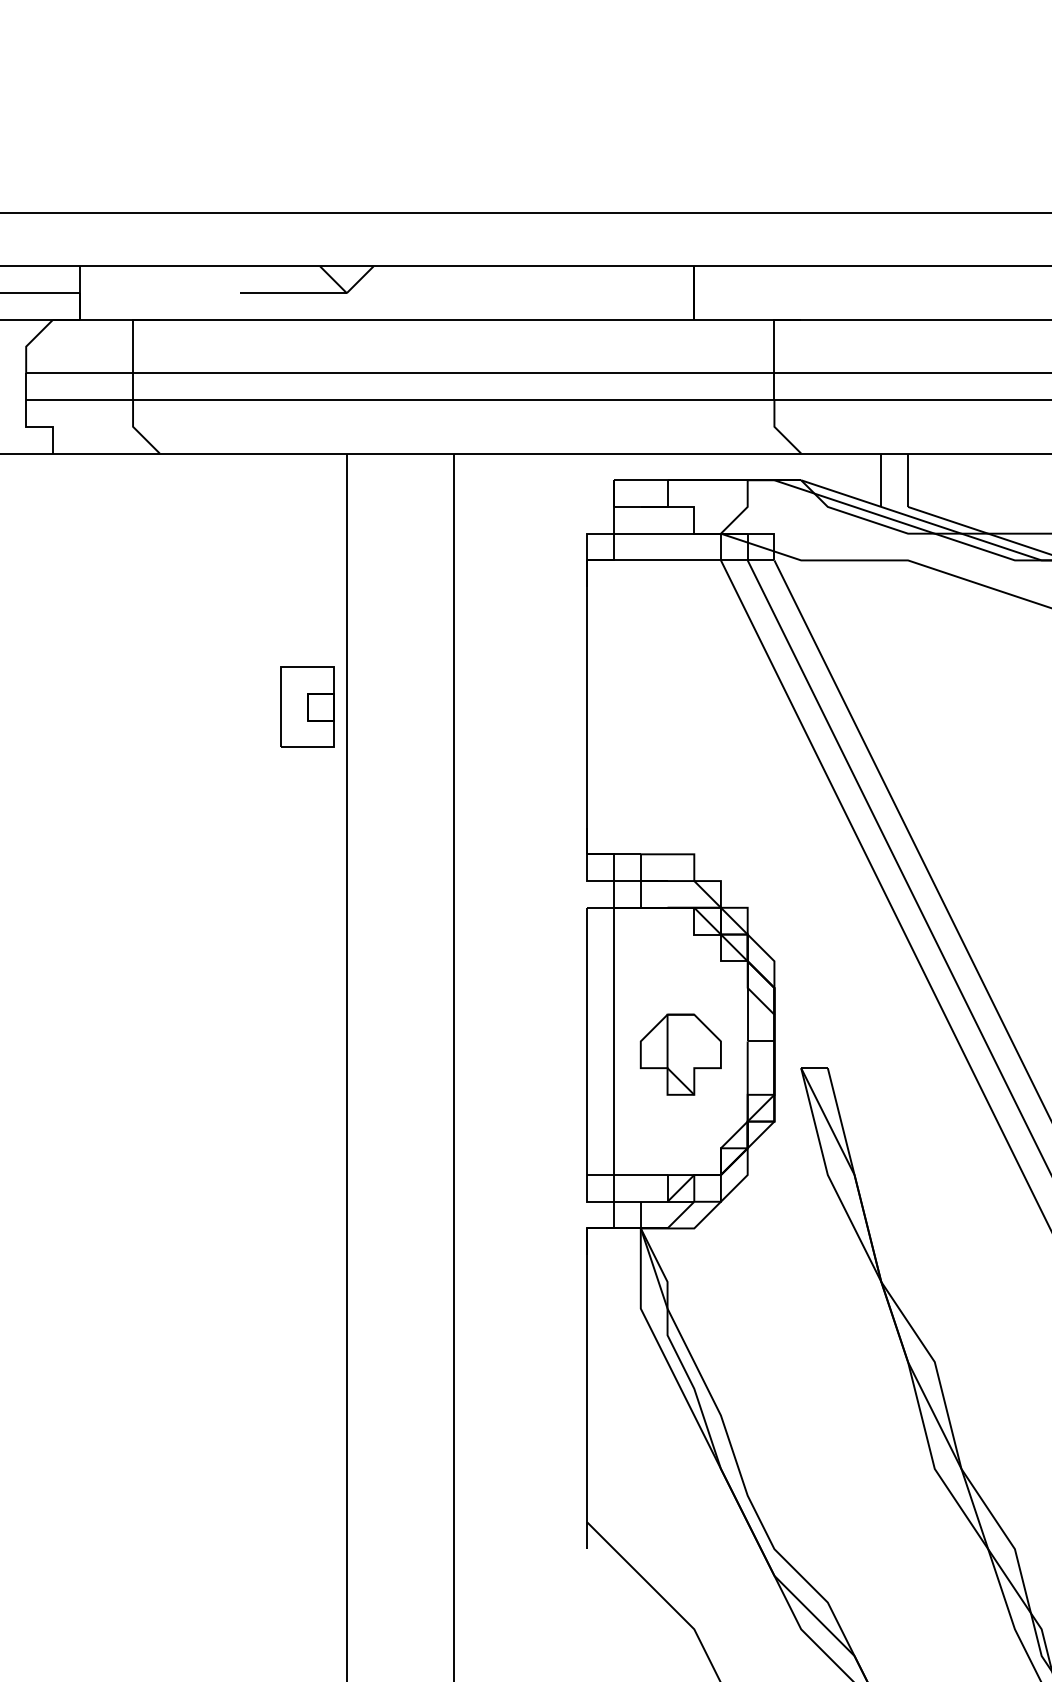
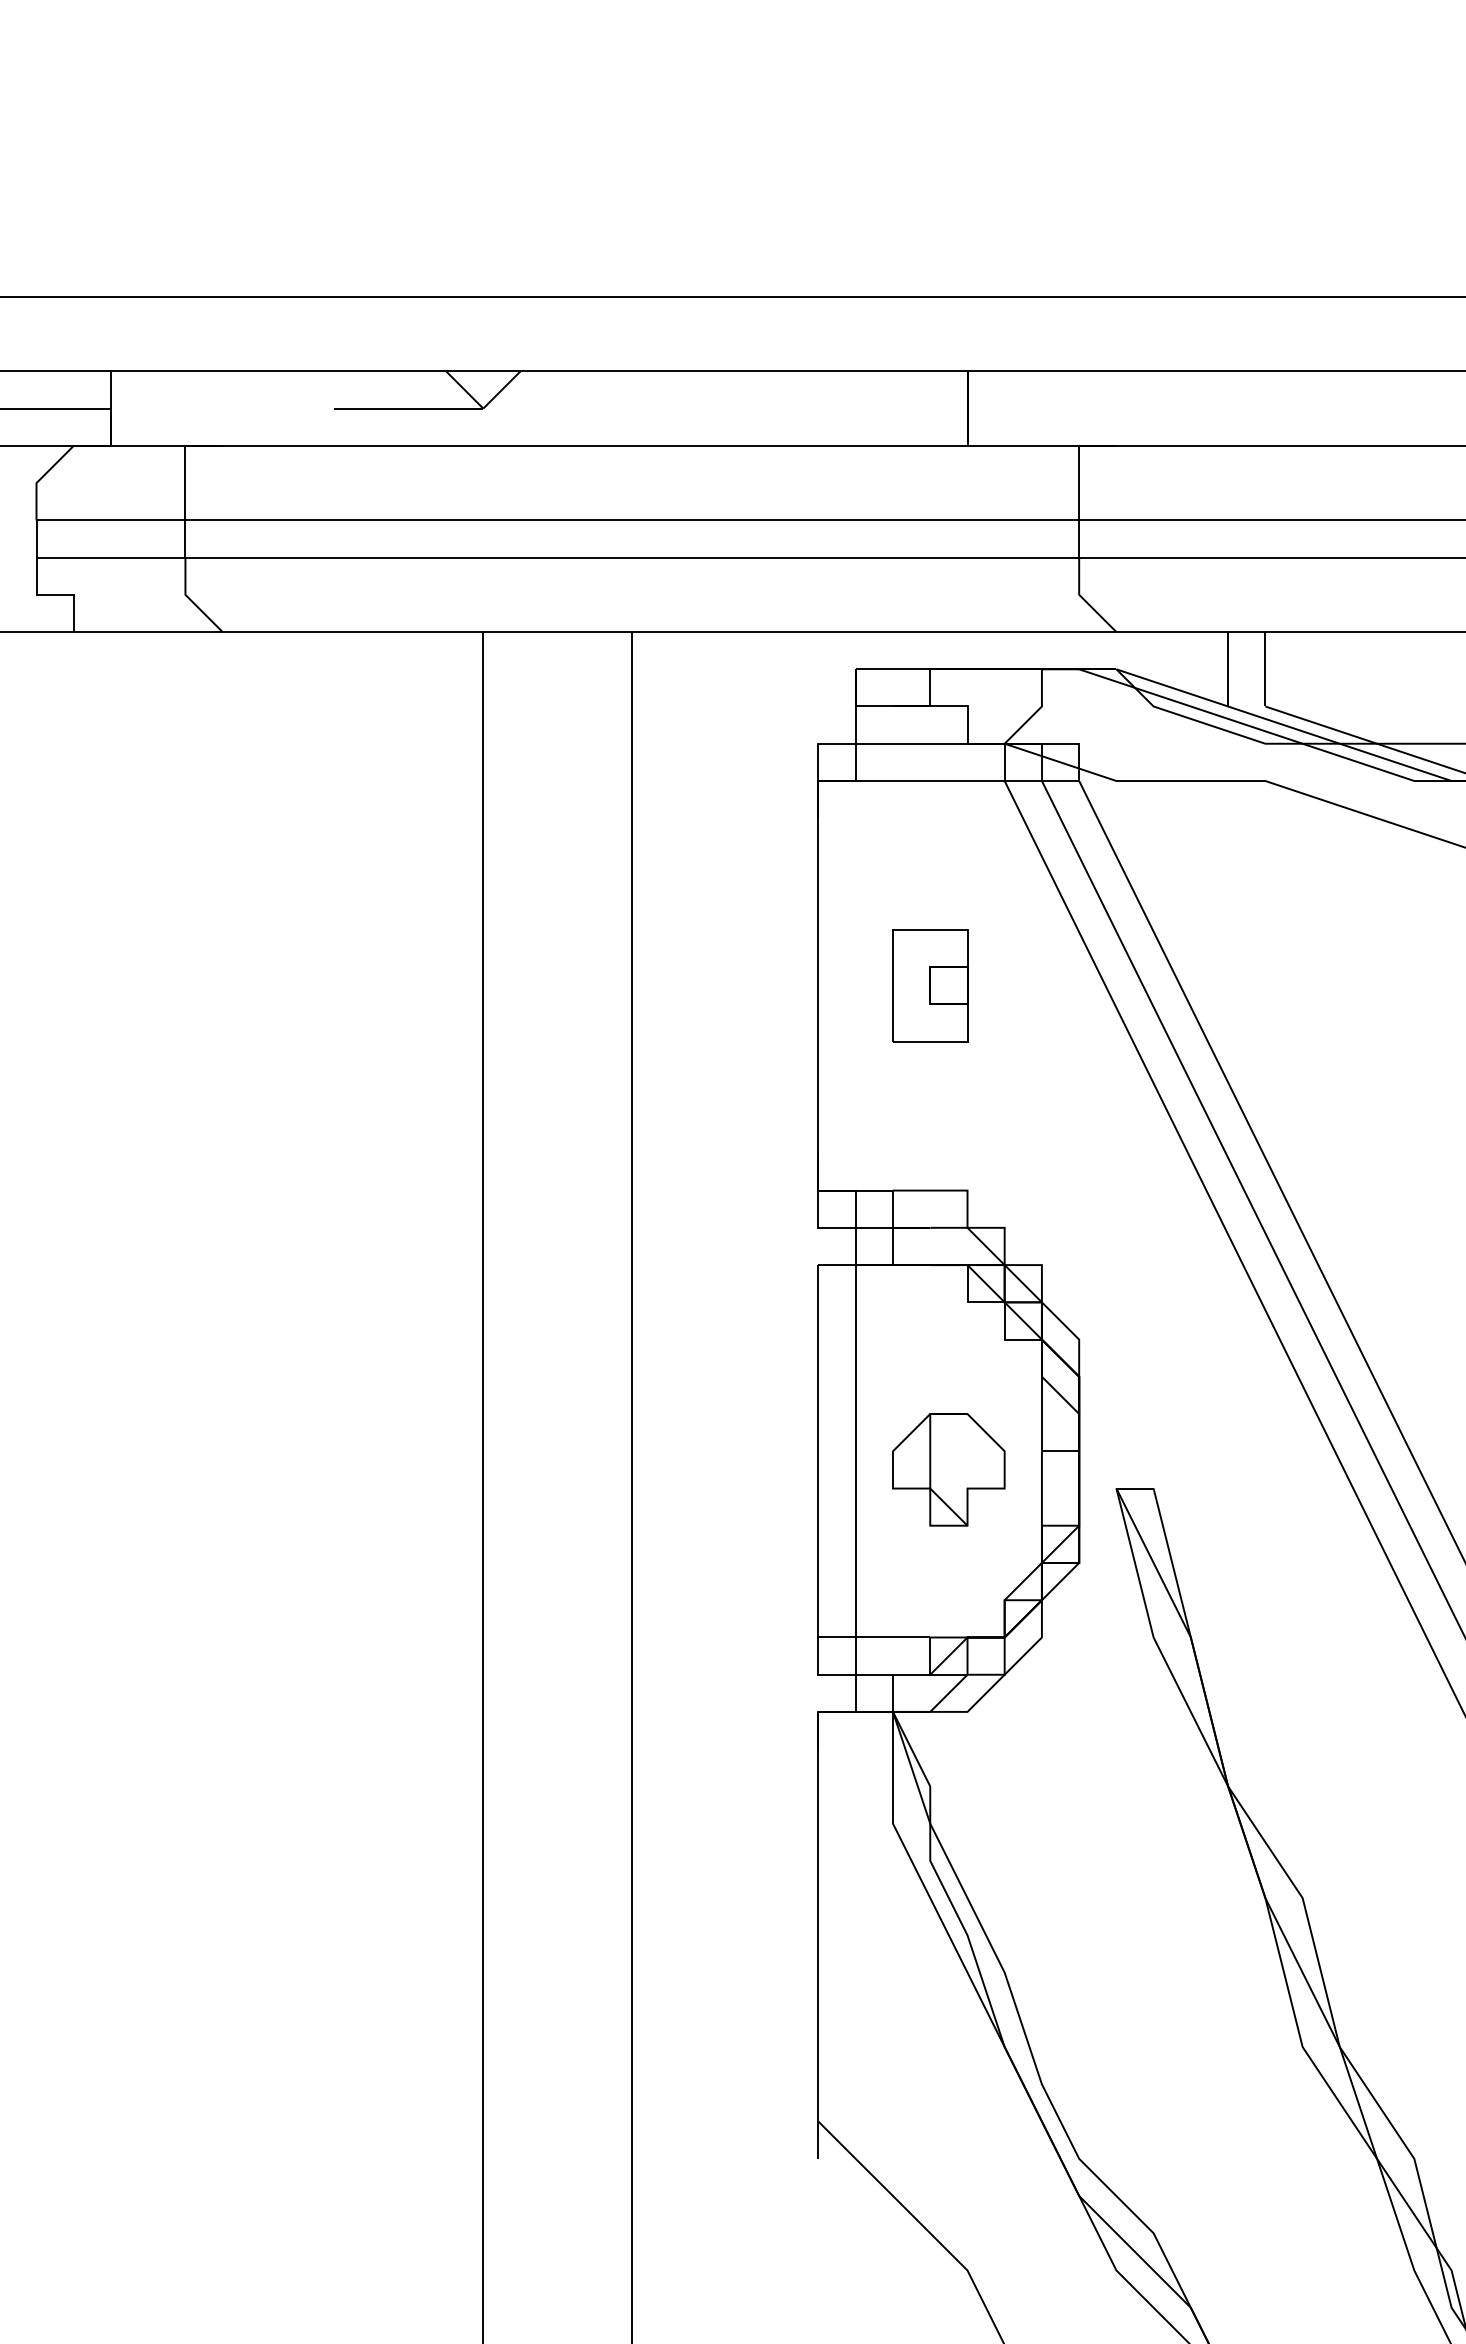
part: (307, 706) -> (930, 984), moved

